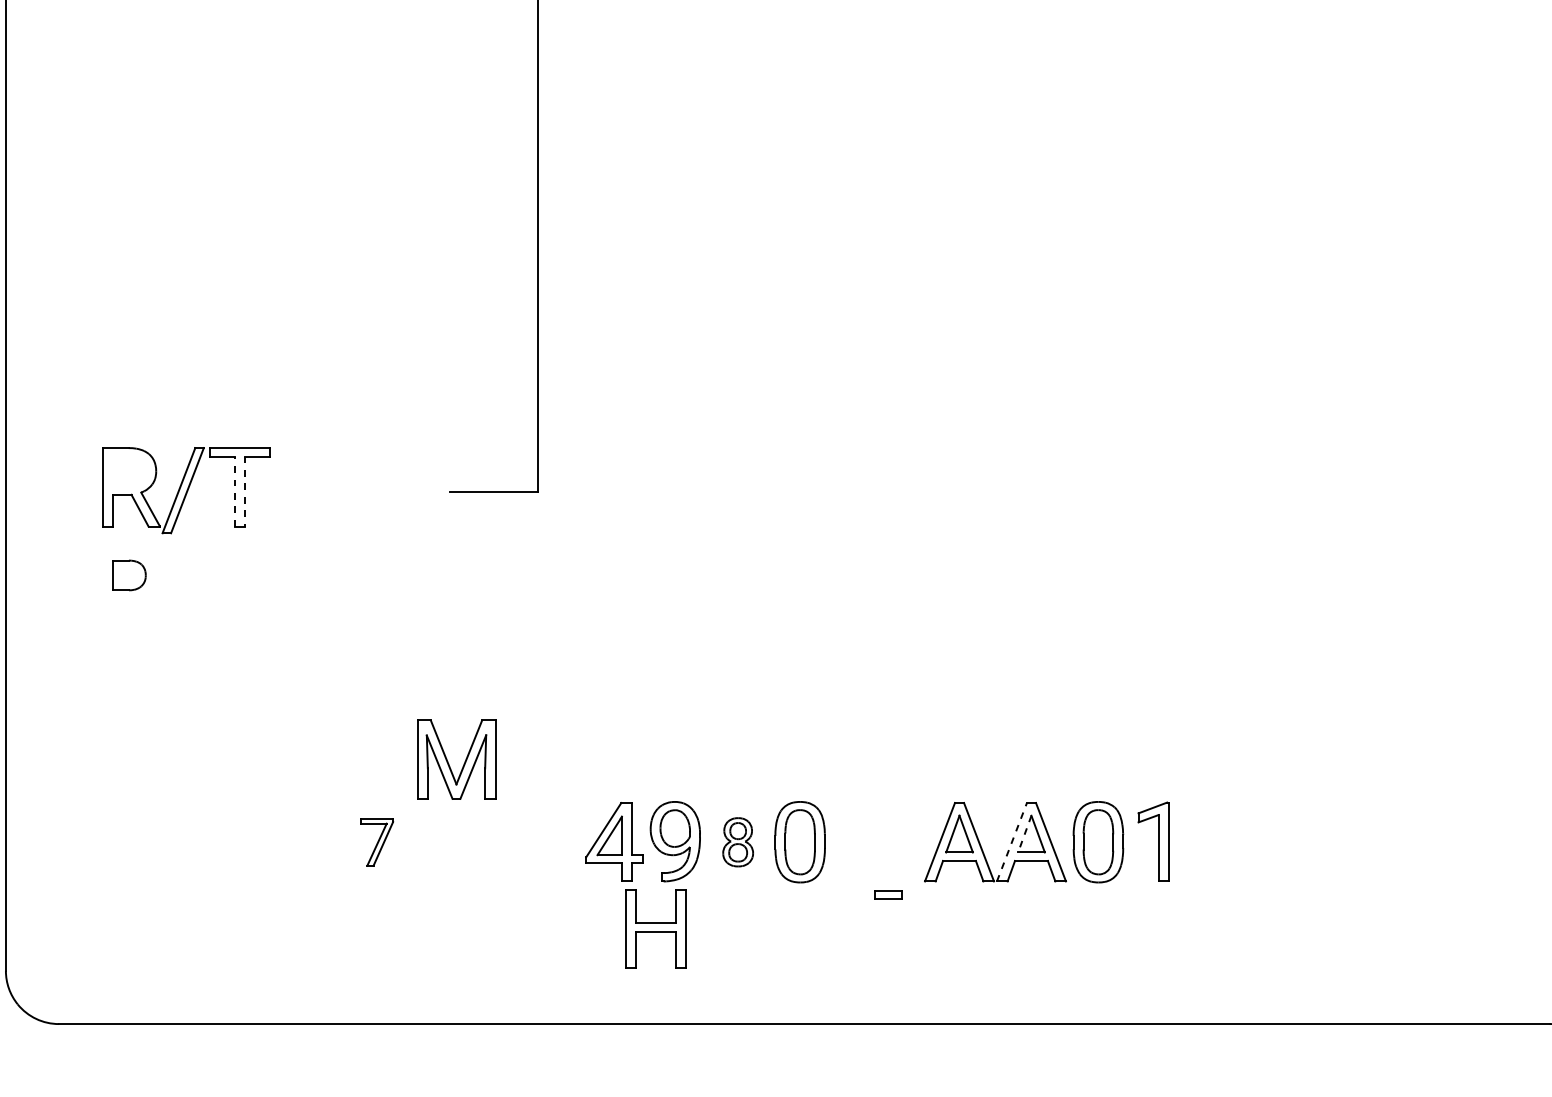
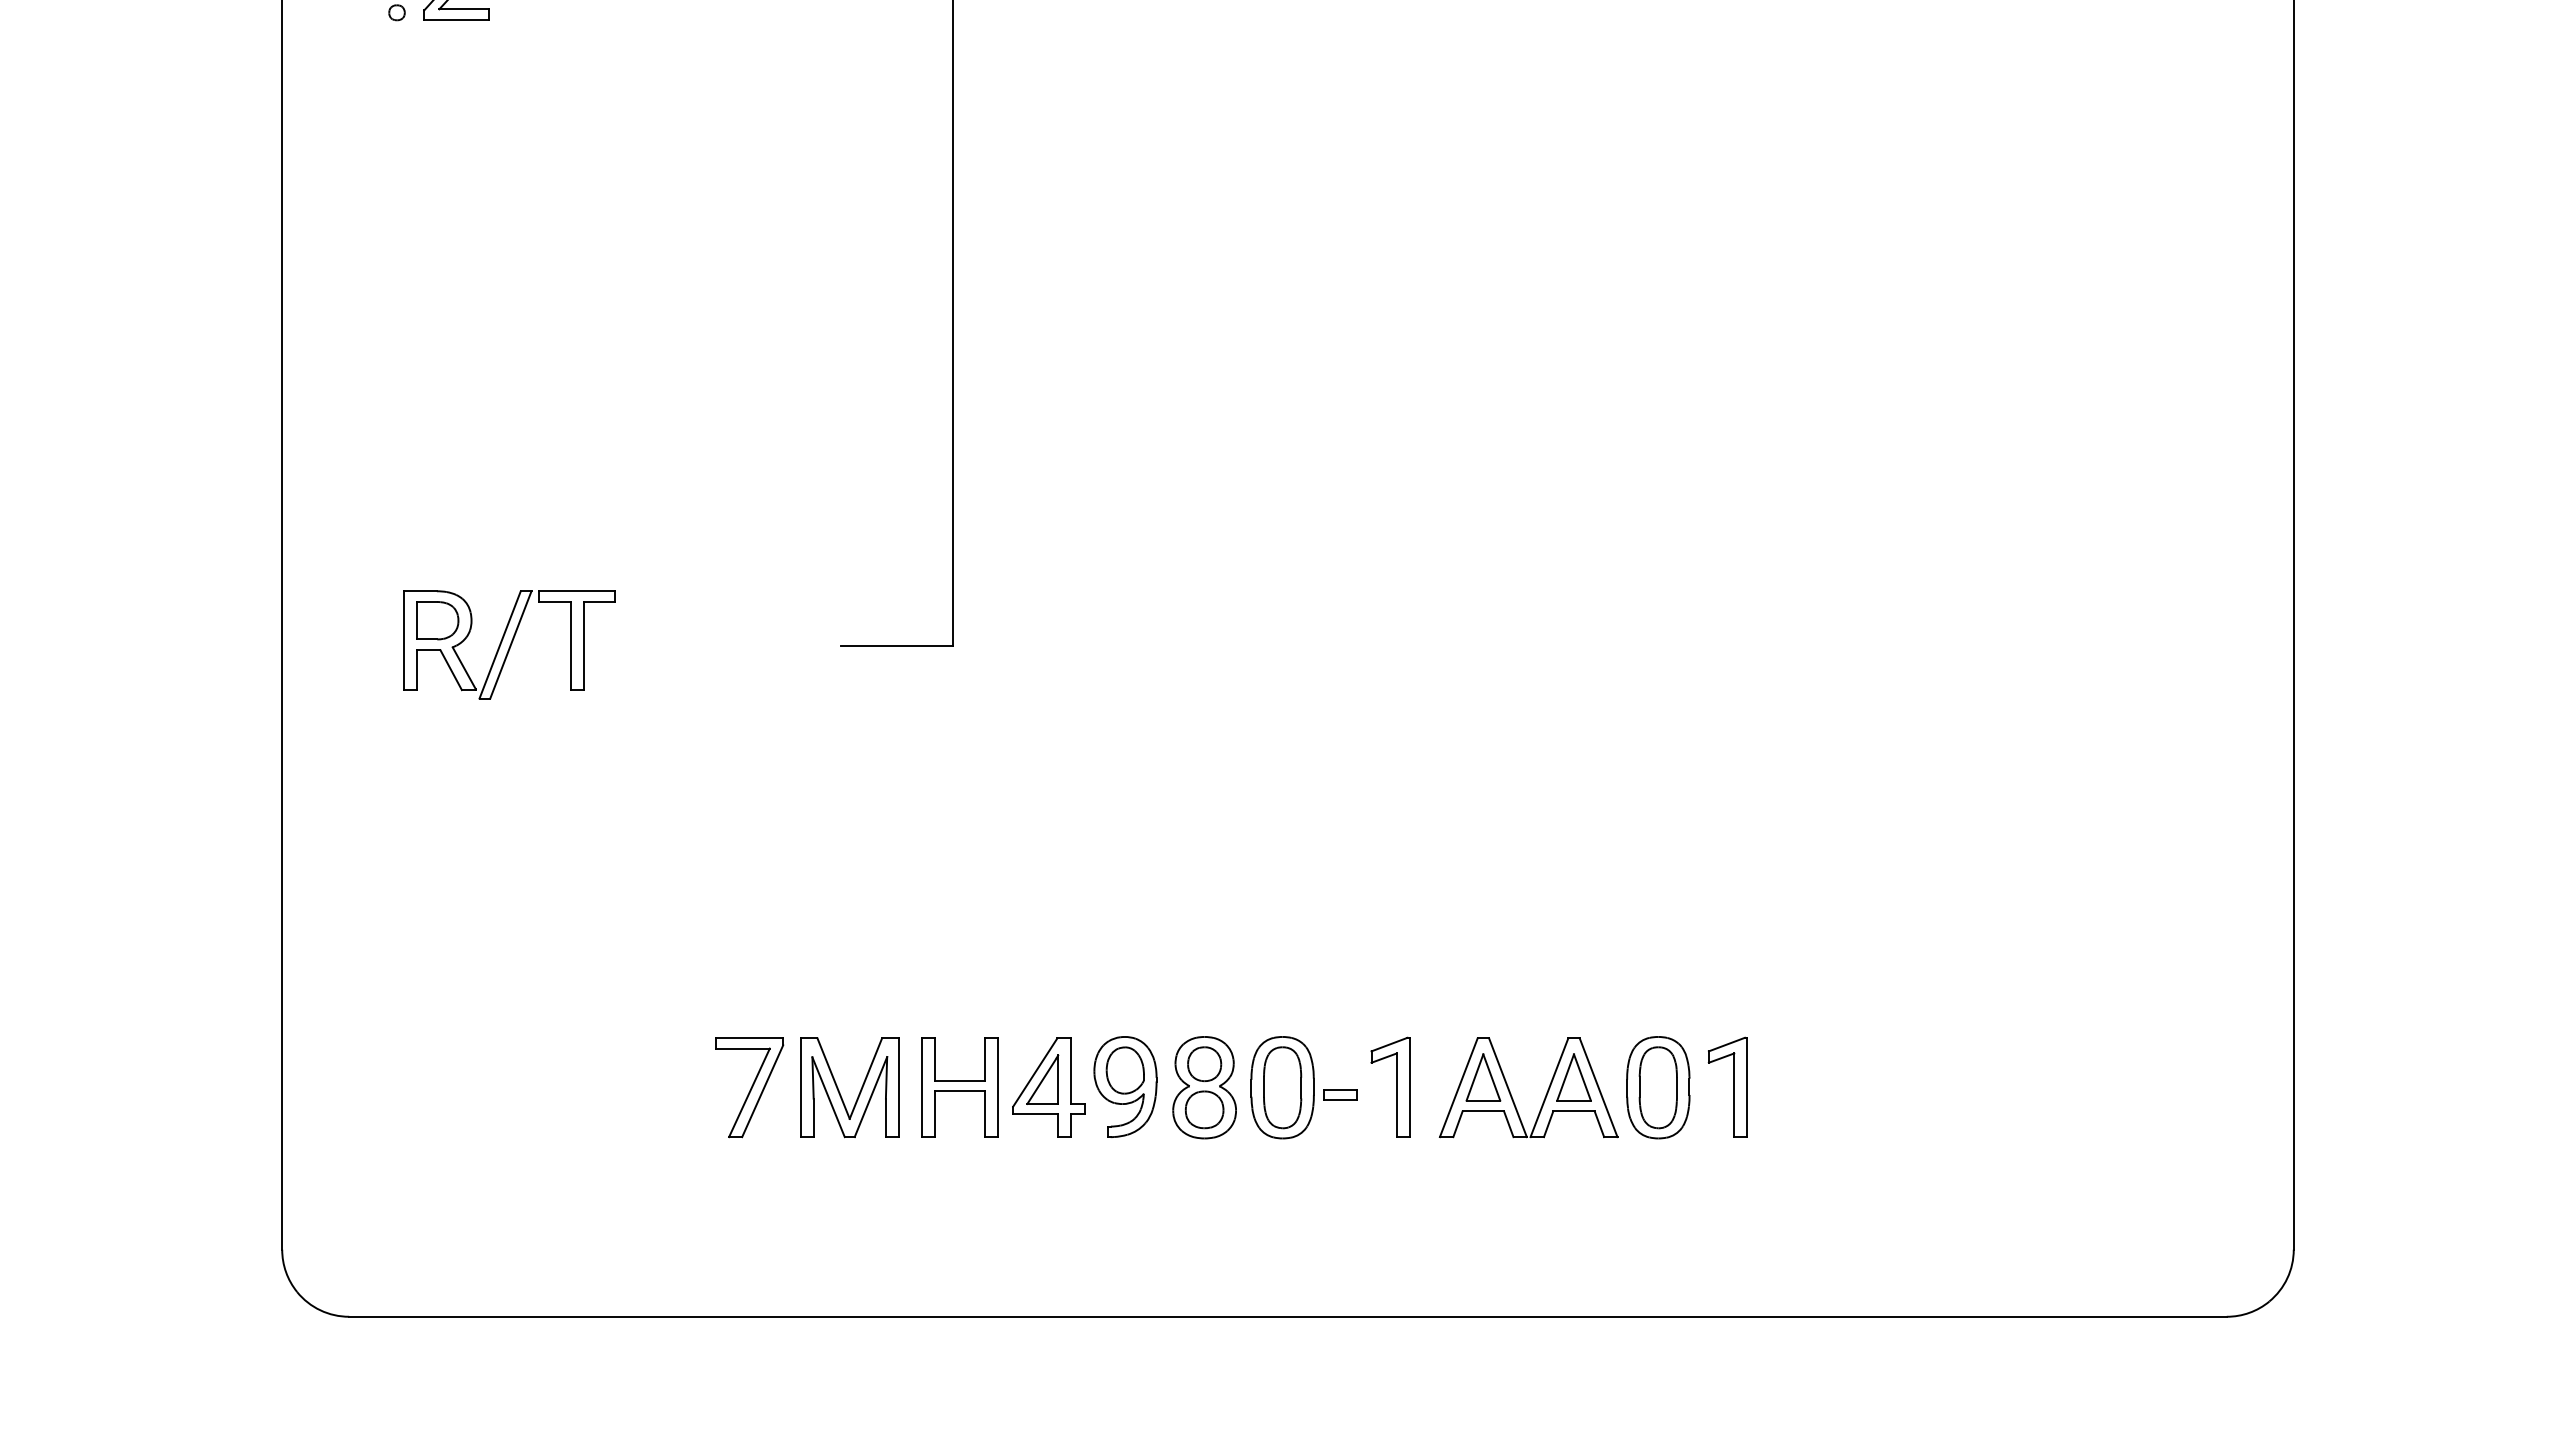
line: (234, 491) -> (570, 645), dashed -> solid
line: (245, 491) -> (583, 646), dashed -> solid
part: (129, 575) -> (437, 620), moved
part: (449, 763) -> (840, 1092), moved
line: (1024, 834) -> (1565, 1077), dashed -> solid
part: (885, 841) -> (1390, 1086), added
part: (376, 842) -> (749, 1087), size x1.67
part: (738, 842) -> (1204, 1087), size x1.67
line: (1012, 842) -> (1549, 1087), dashed -> solid
part: (888, 894) -> (1340, 1094), moved
part: (655, 928) -> (959, 1087), moved

